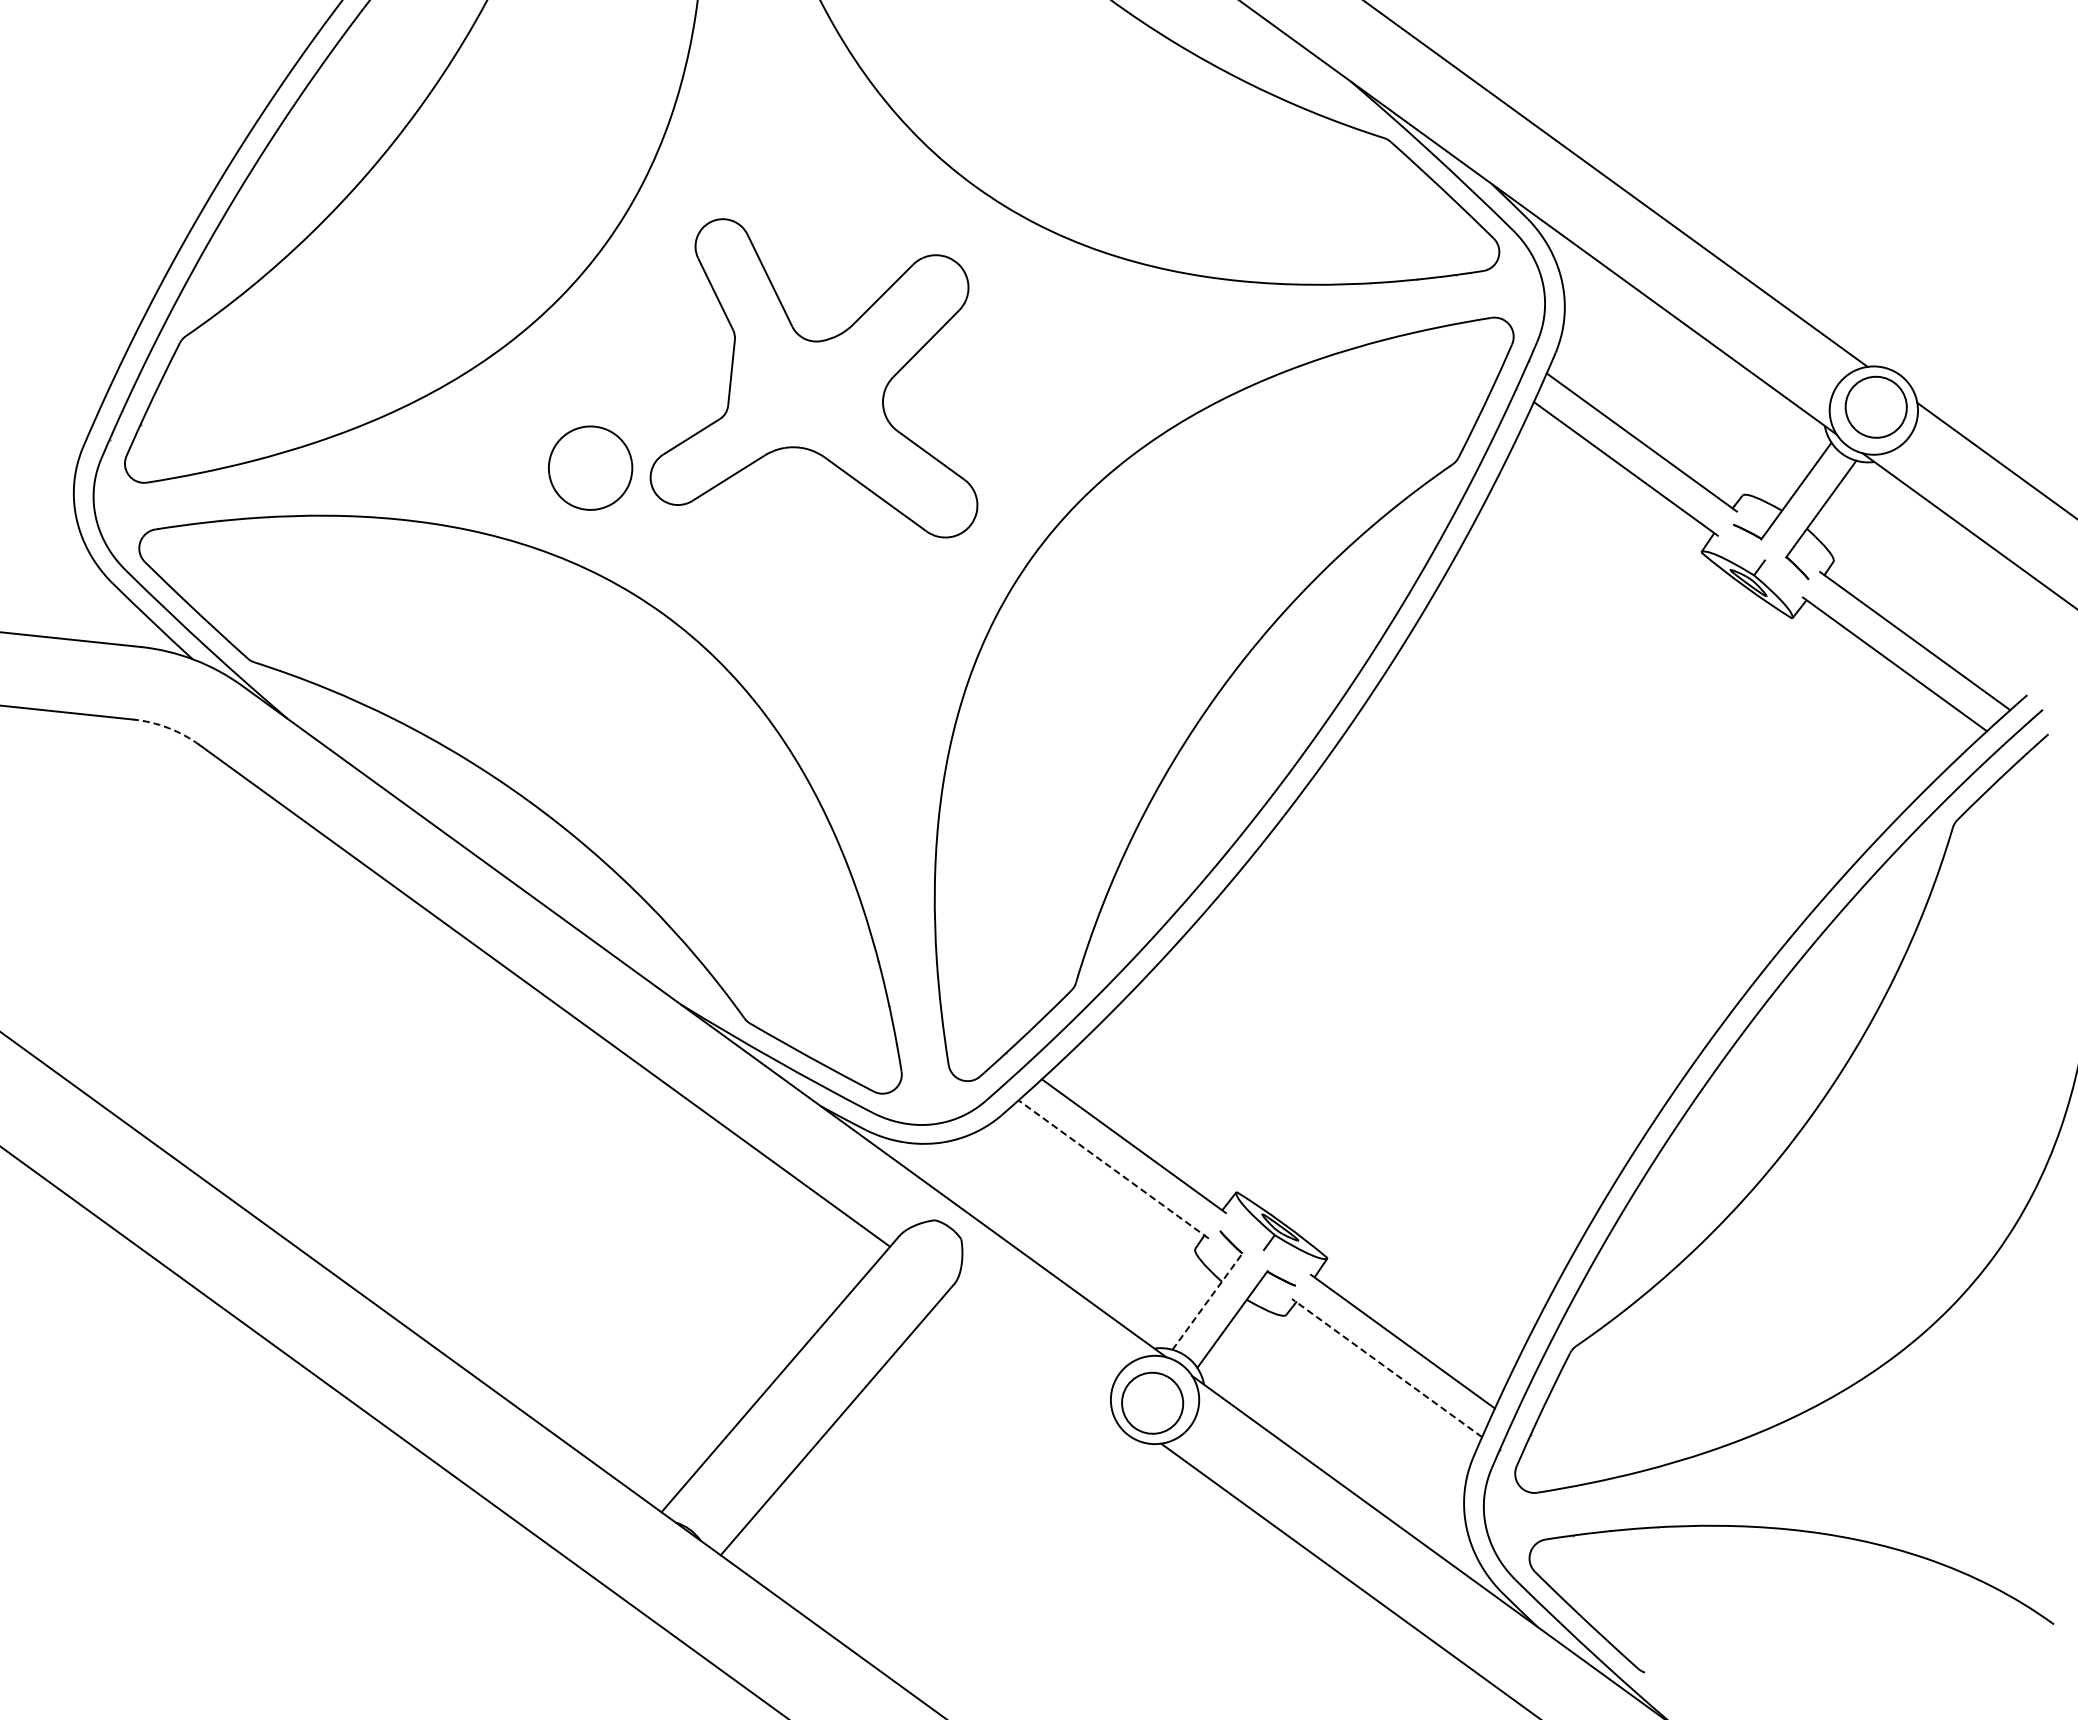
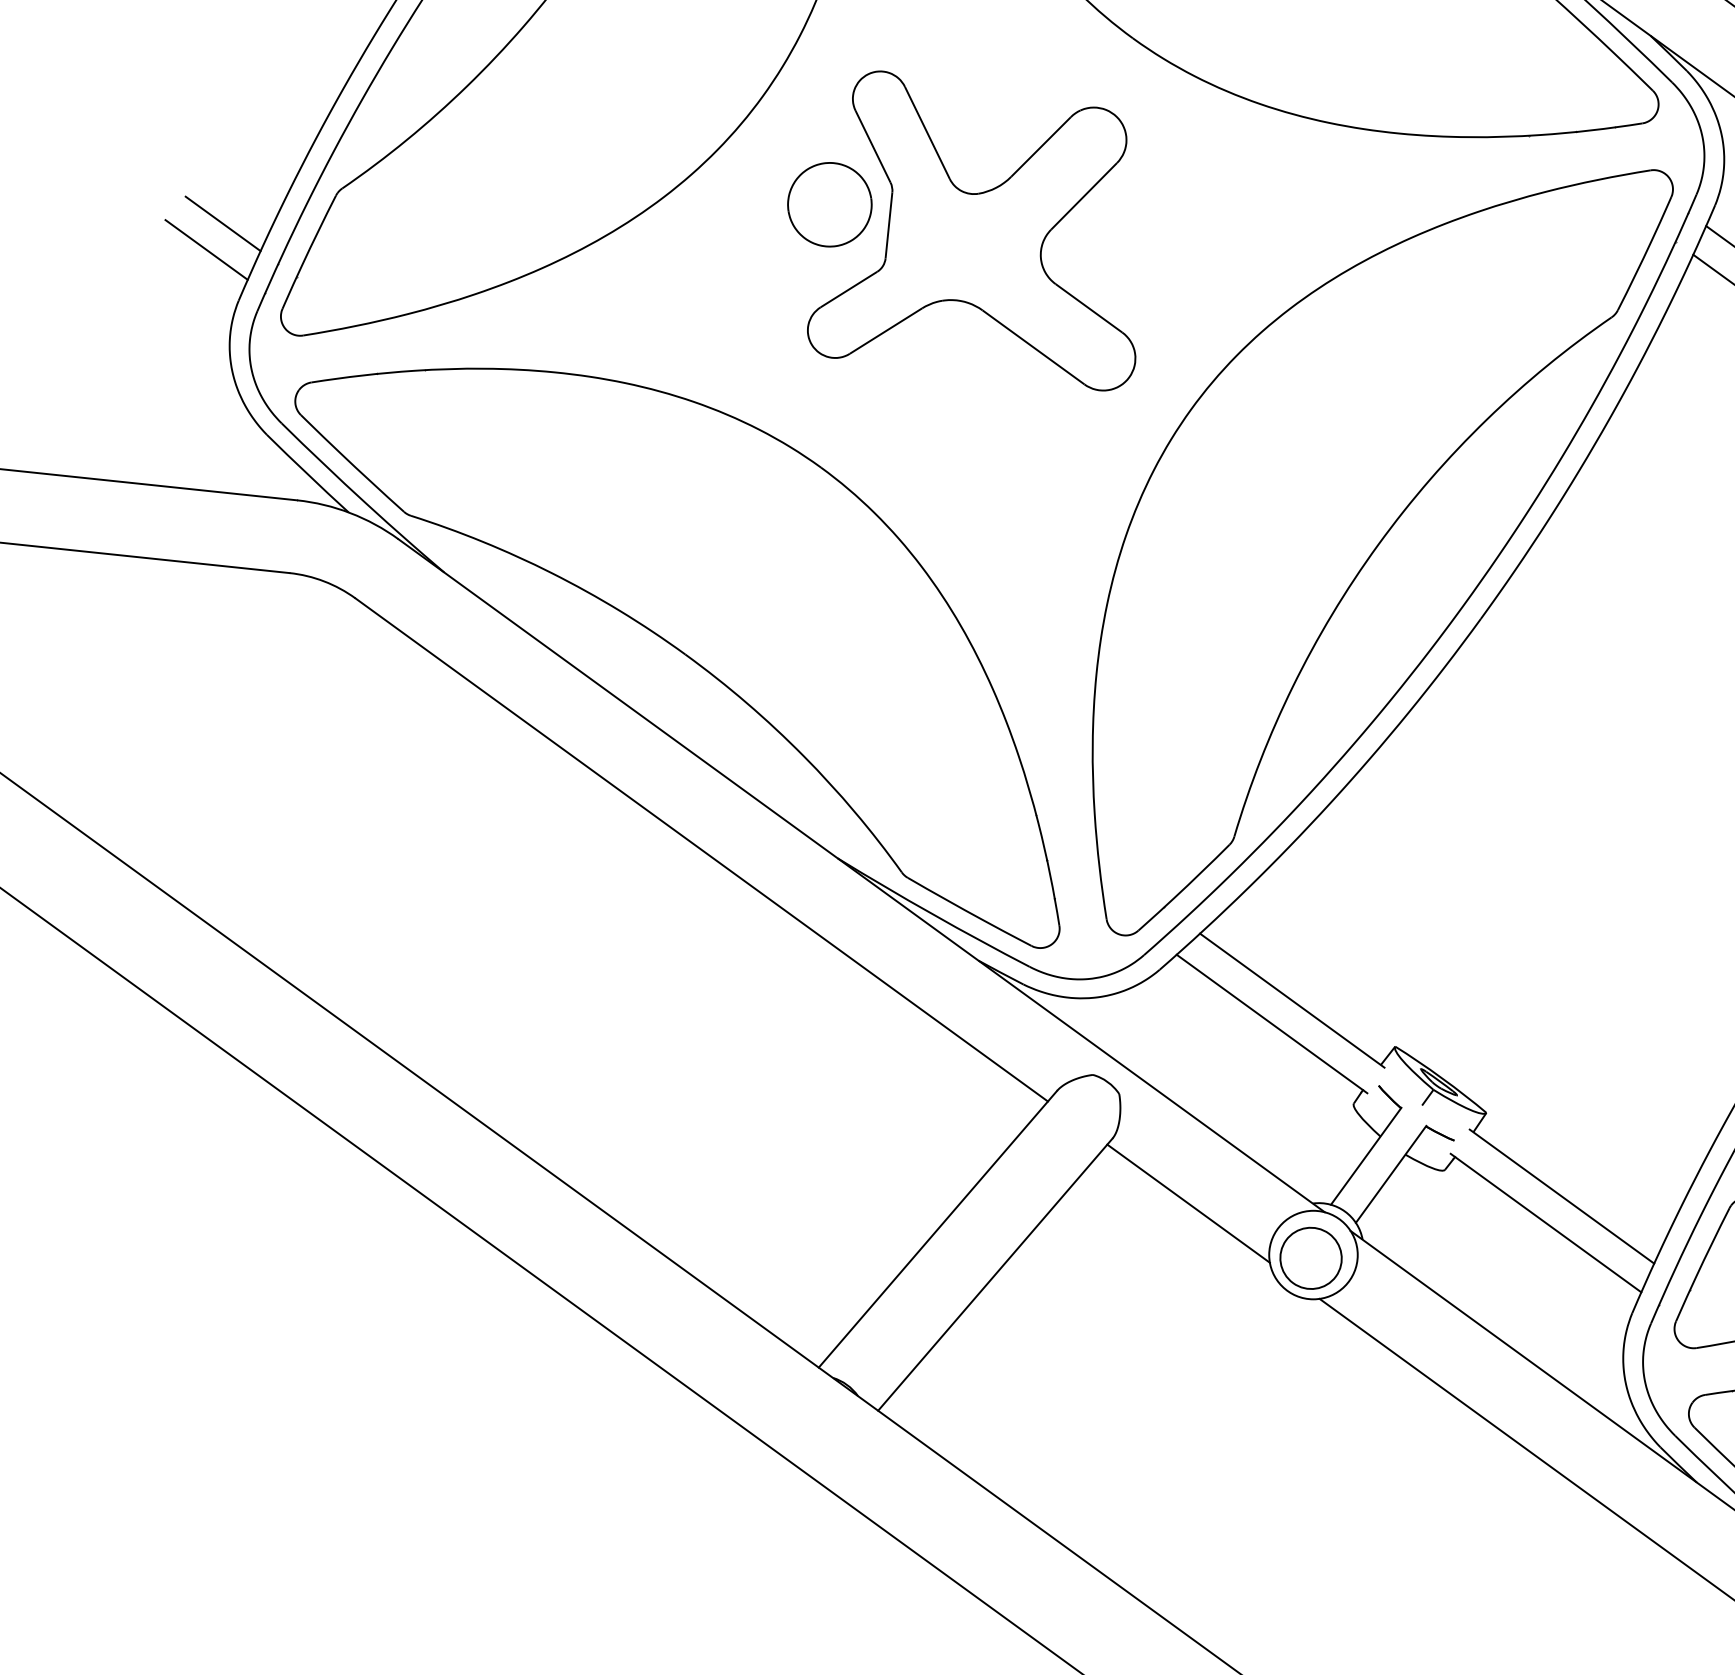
line: (66, 371) -> (222, 224), added
line: (50, 397) -> (206, 250), added
part: (590, 467) -> (829, 204), moved
arc: (168, 727) -> (324, 580), dashed -> solid
line: (1113, 1169) -> (1271, 1024), dashed -> solid
line: (1207, 1301) -> (1366, 1156), dashed -> solid
line: (1030, 1348) -> (1188, 1203), added
line: (1387, 1368) -> (1546, 1223), dashed -> solid

